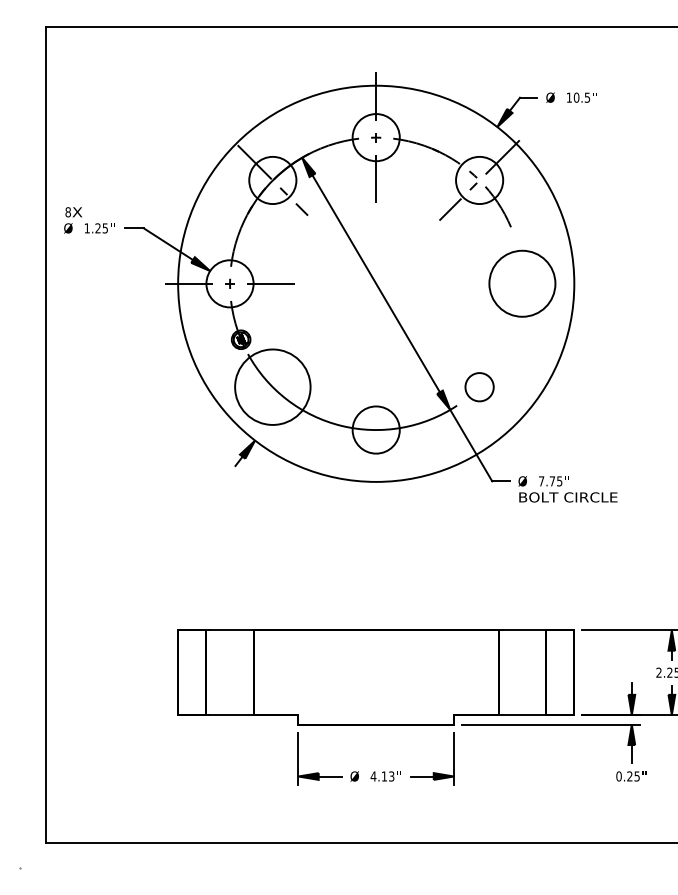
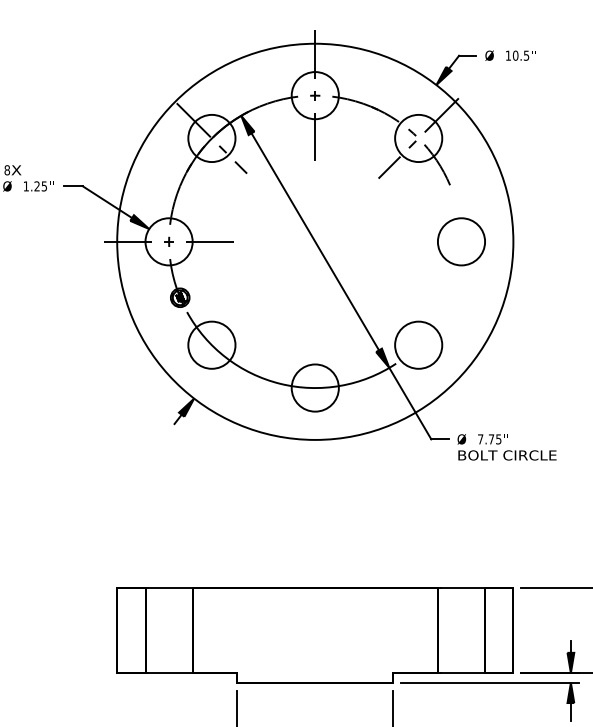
circle: (522, 283) -> (461, 241), size x0.71
circle: (272, 386) -> (211, 344), size x0.62
circle: (479, 386) -> (418, 344), size x1.67

